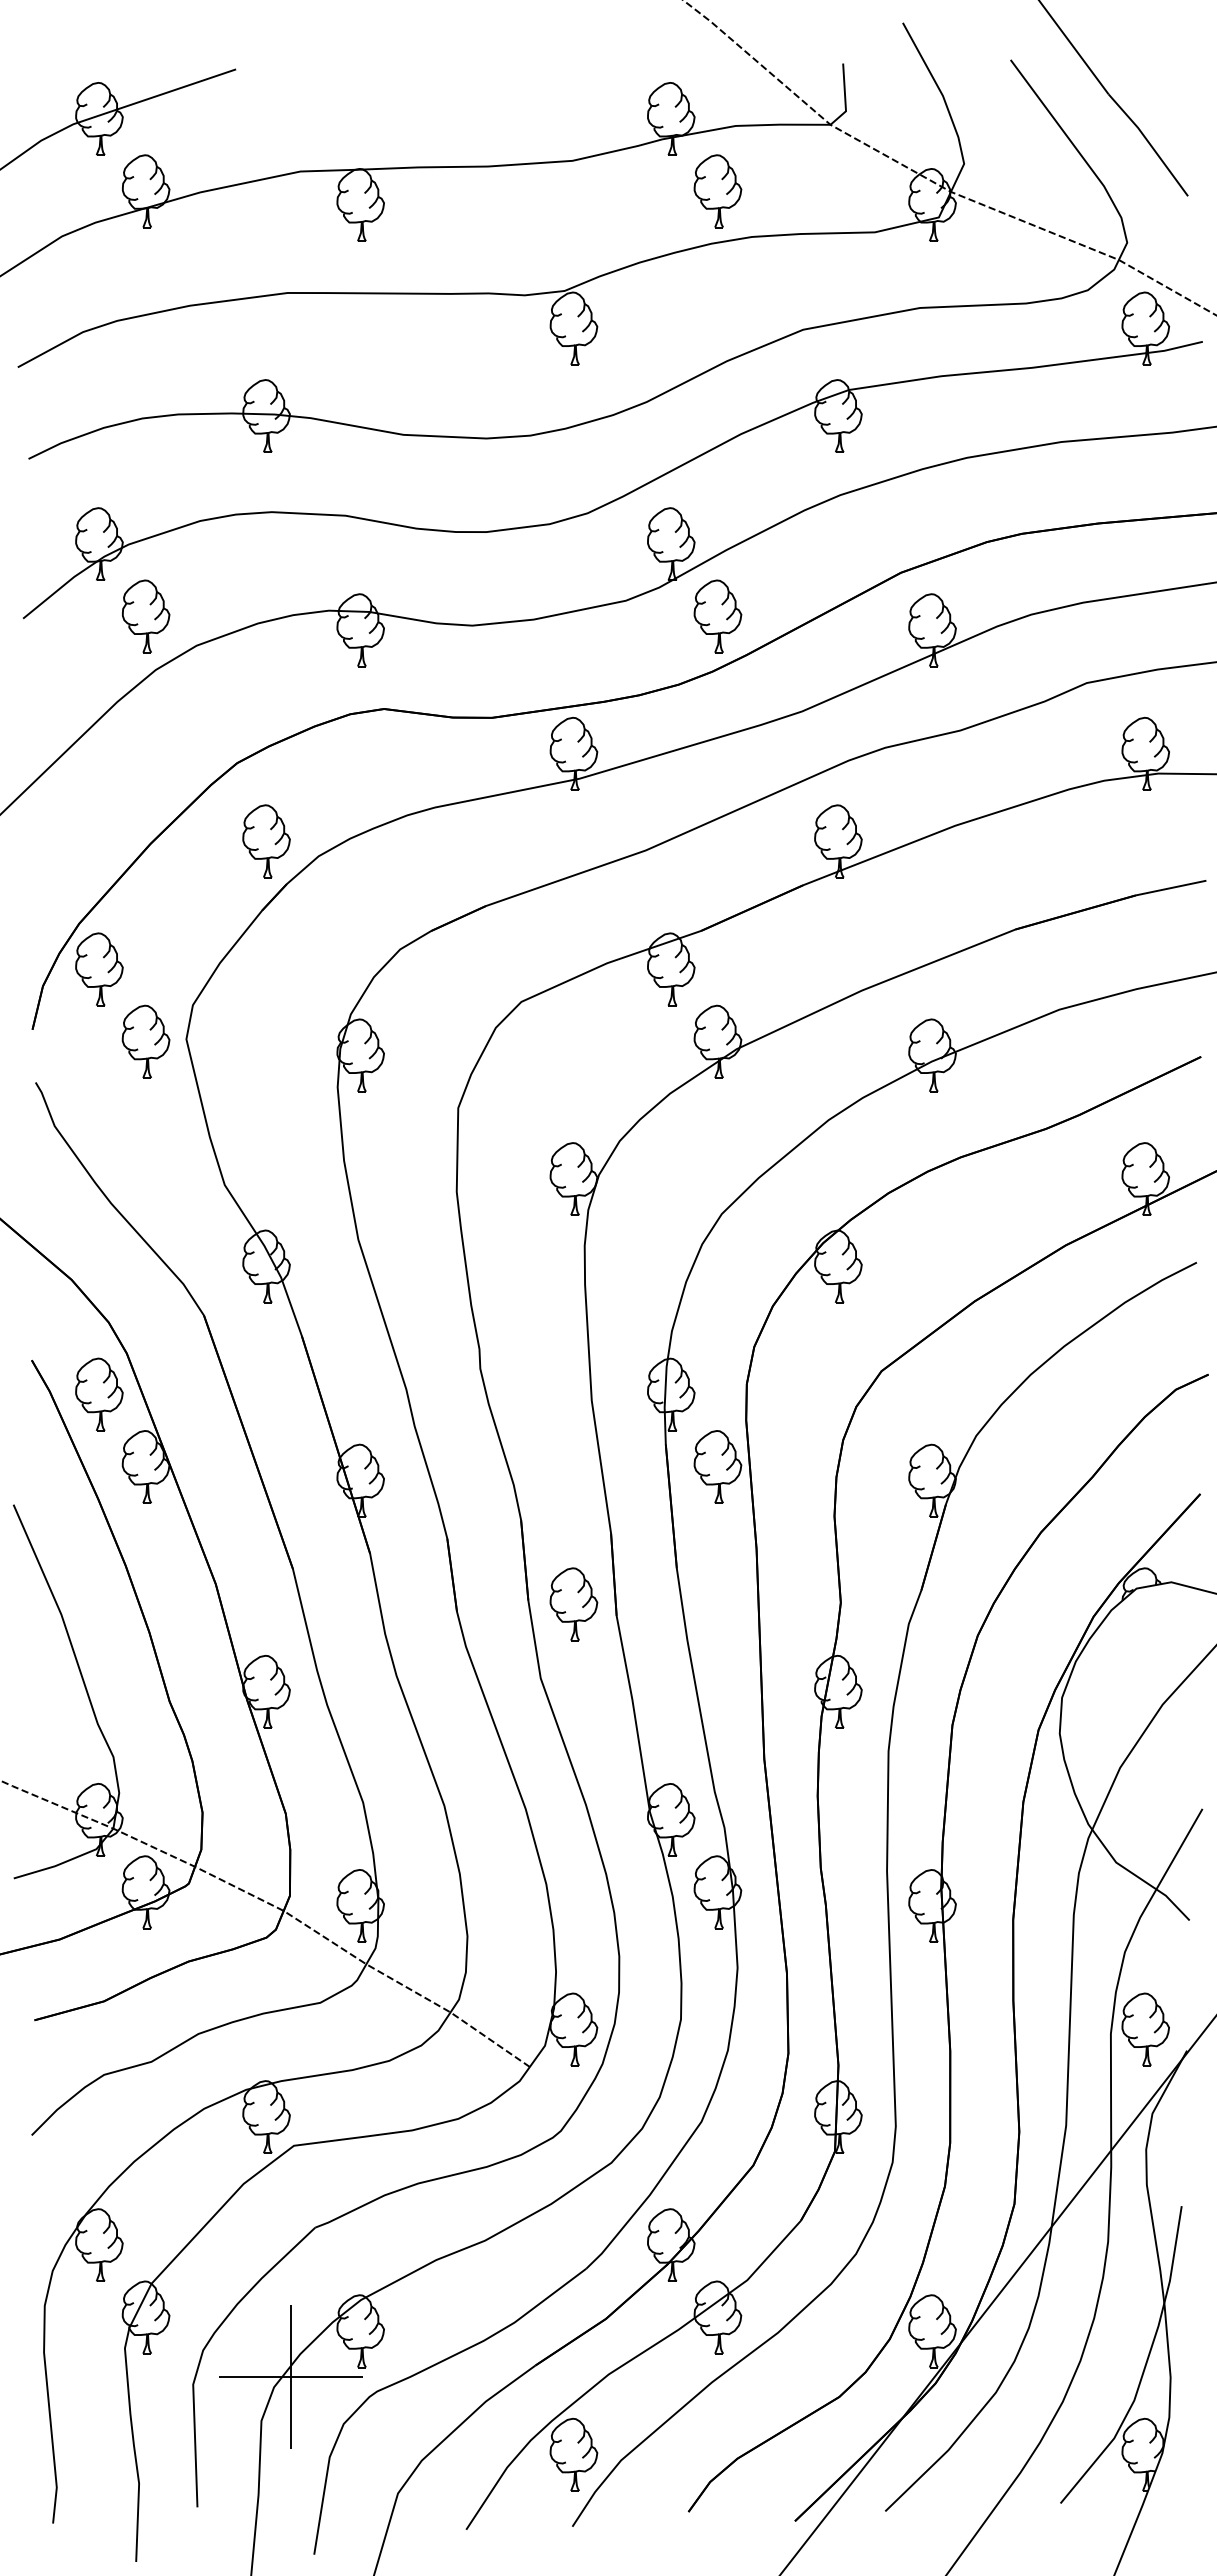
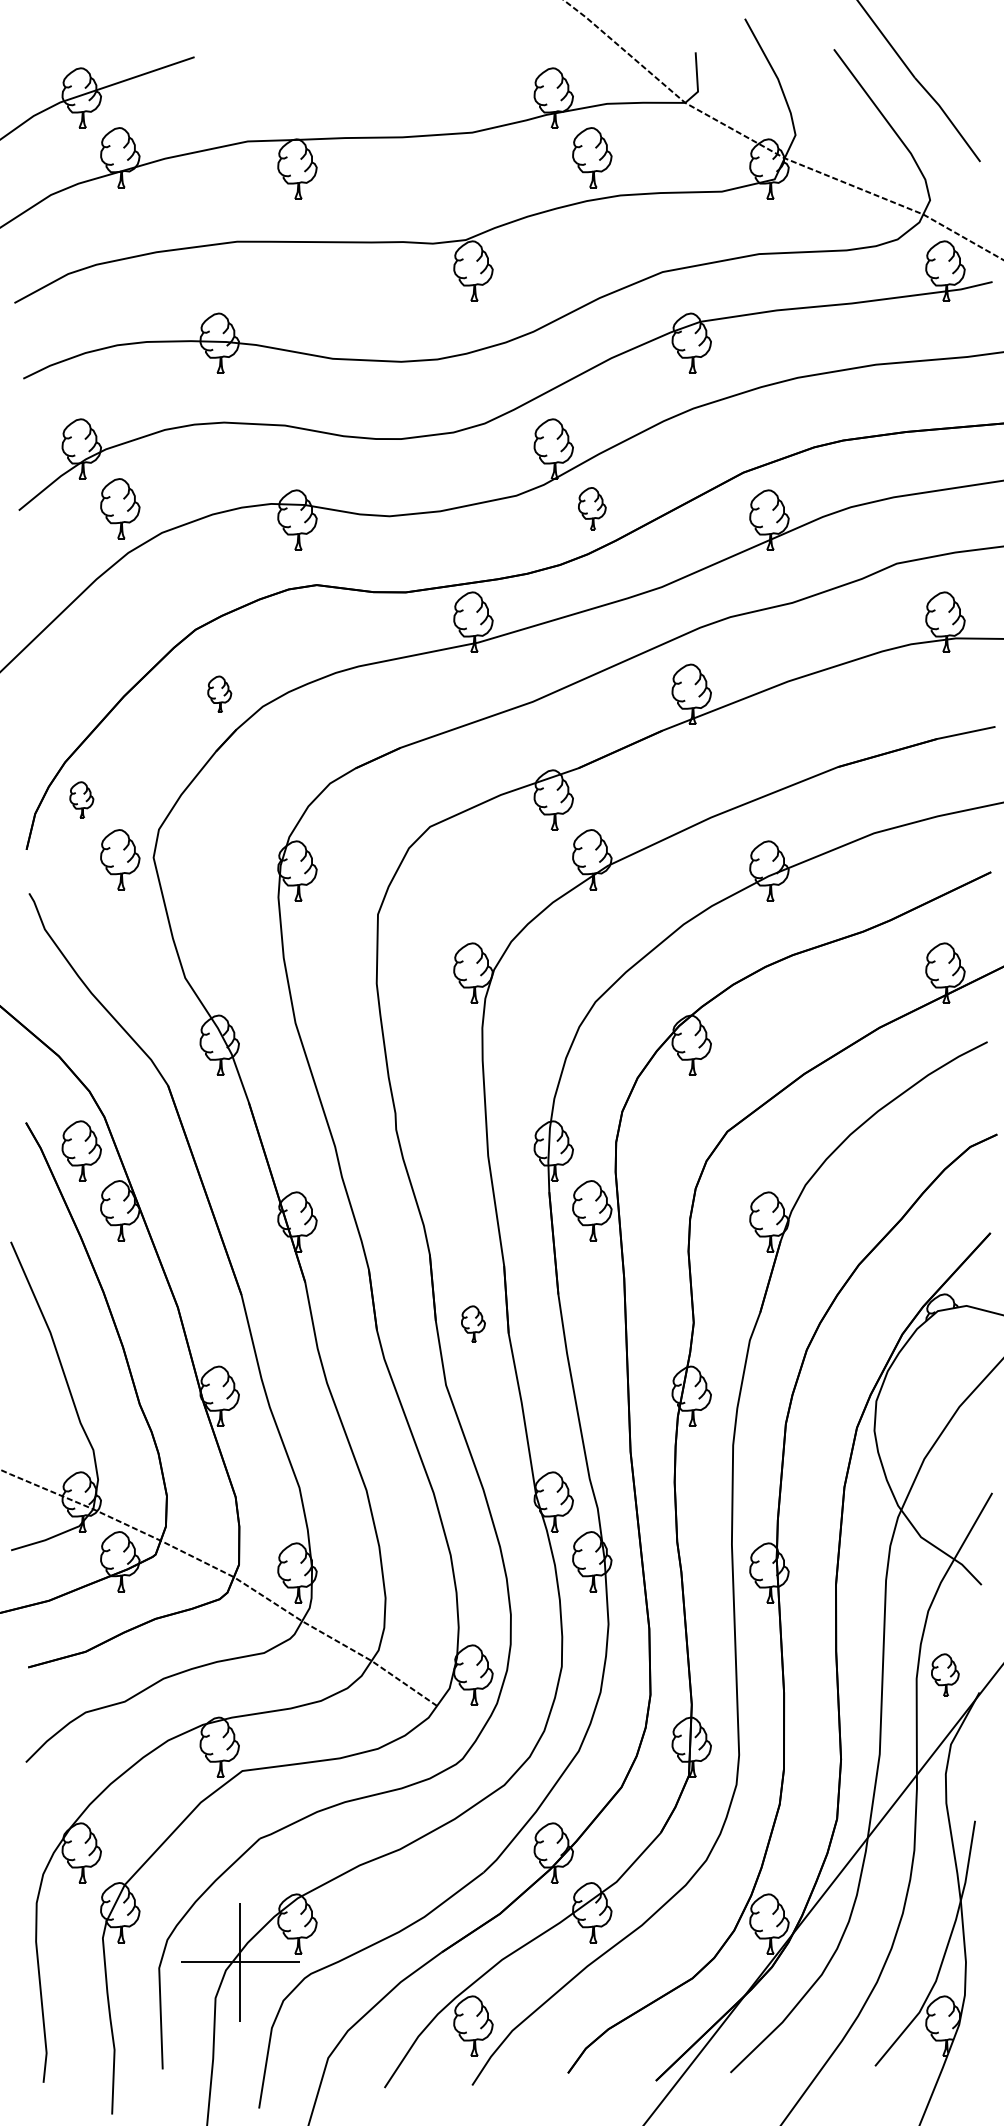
part: (717, 616) -> (591, 508), size x0.7
part: (266, 841) -> (219, 694), size x0.6
part: (99, 969) -> (81, 800), size x0.6
part: (573, 1604) -> (473, 1324), size x0.6
part: (1145, 2029) -> (945, 1675), size x0.7

